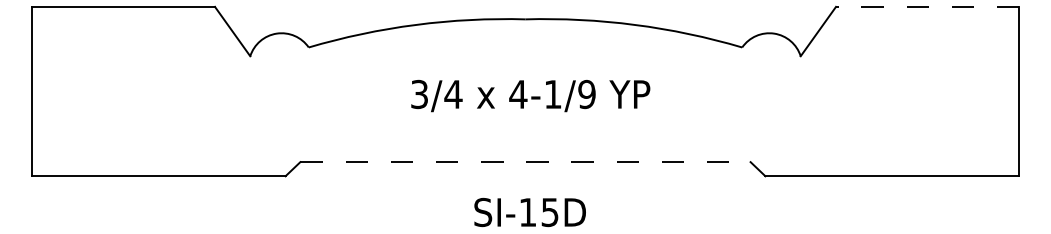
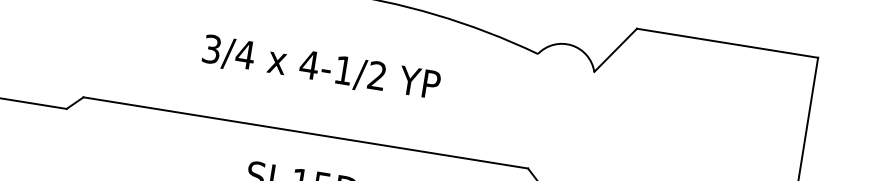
line: (927, 6) -> (727, 42), dashed -> solid
text: (586, 94) -> (376, 75), 4-1/9 -> 4-1/2
line: (526, 162) -> (306, 133), dashed -> solid

